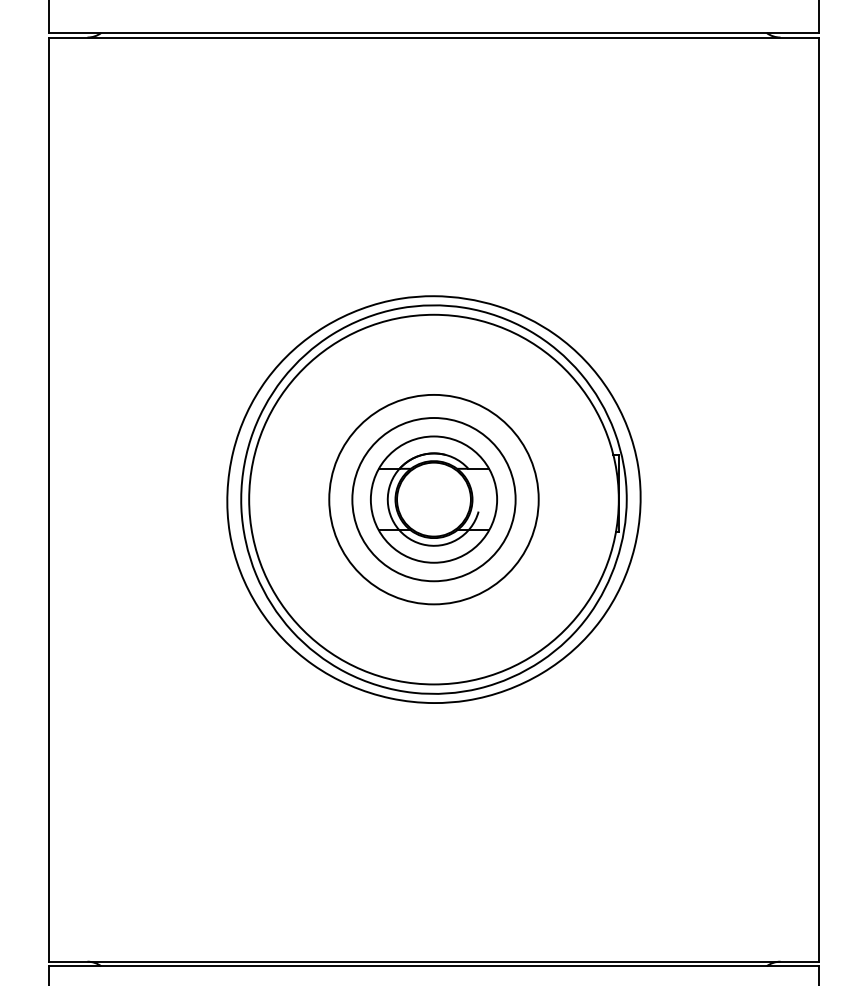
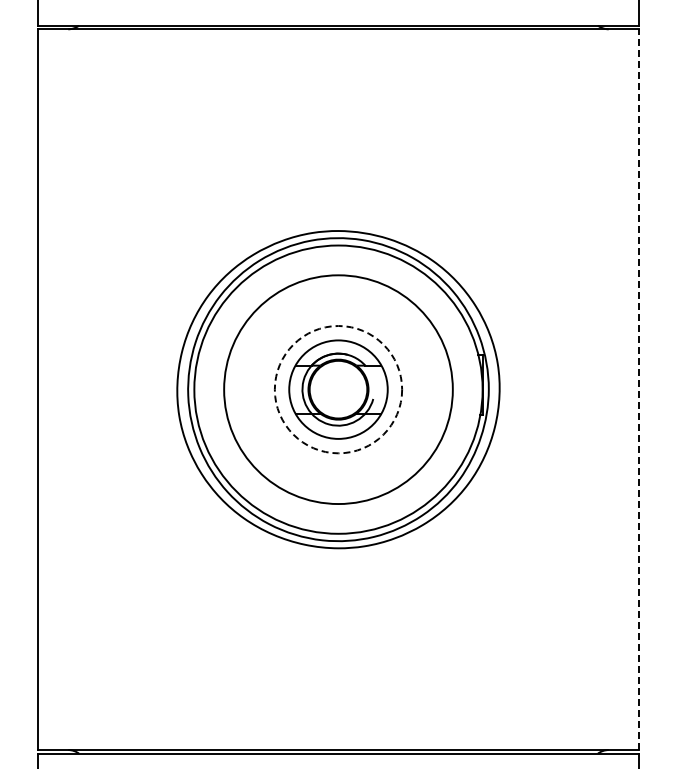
circle: (434, 499) -> (338, 389), size x1.4
circle: (434, 499) -> (338, 389), solid -> dashed
line: (818, 499) -> (638, 389), solid -> dashed

